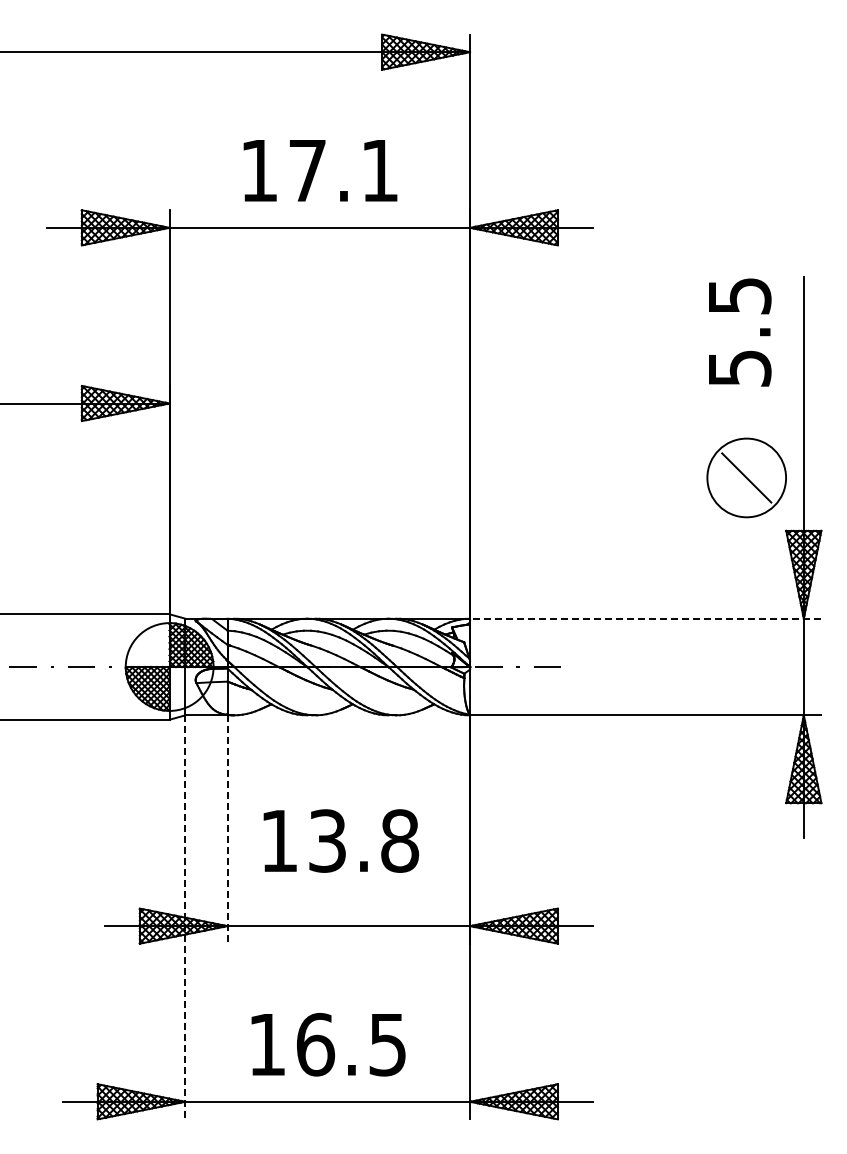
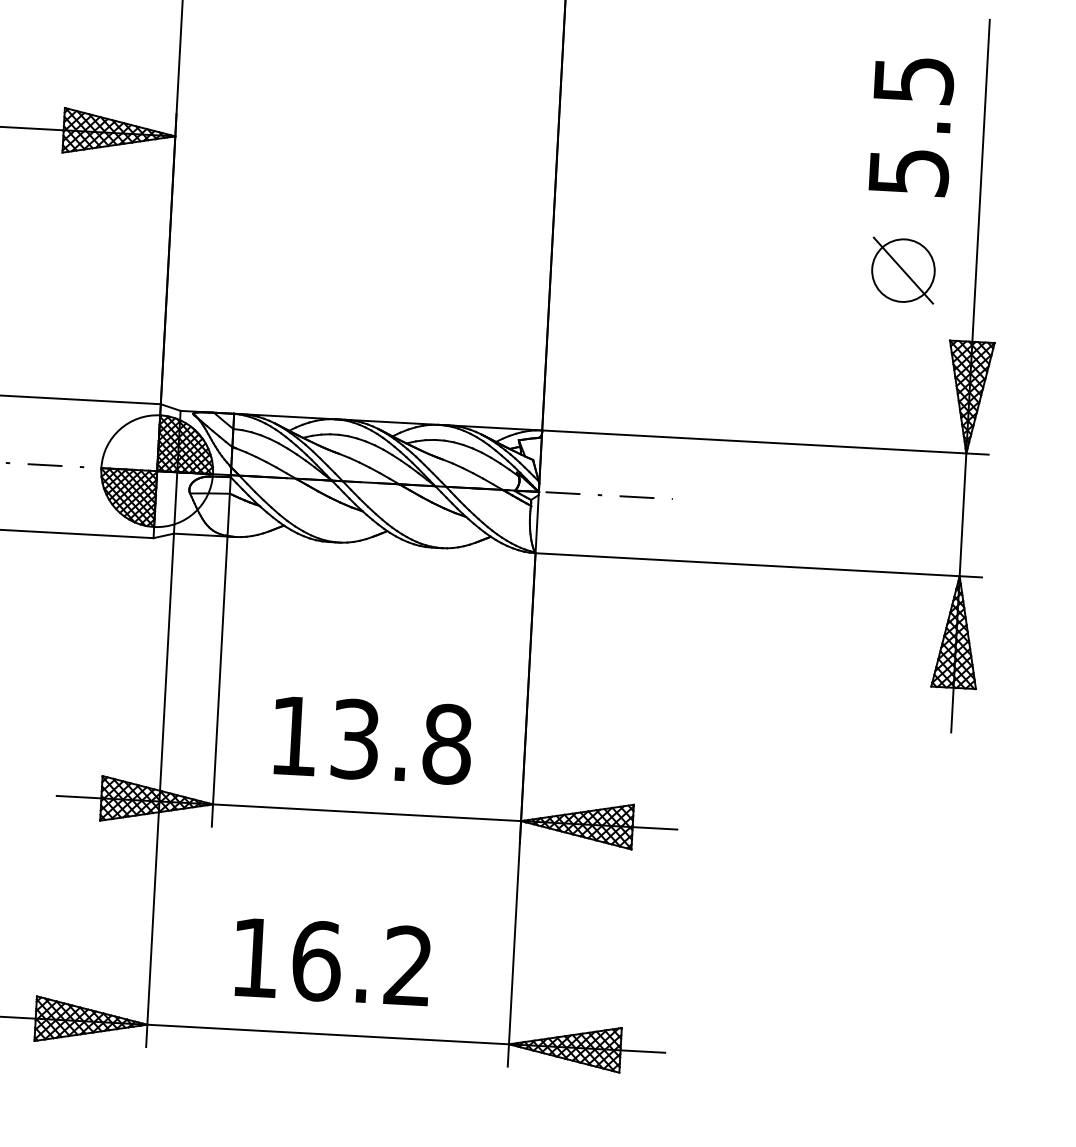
text: (740, 332) -> (912, 126), moved
circle: (746, 477) -> (903, 270), size x0.62
line: (645, 618) -> (765, 442), dashed -> solid
line: (227, 830) -> (219, 682), dashed -> solid
text: (341, 840) -> (373, 739), moved
line: (185, 917) -> (160, 790), dashed -> solid
text: (387, 1044) -> (408, 965), 16.5 -> 16.2

